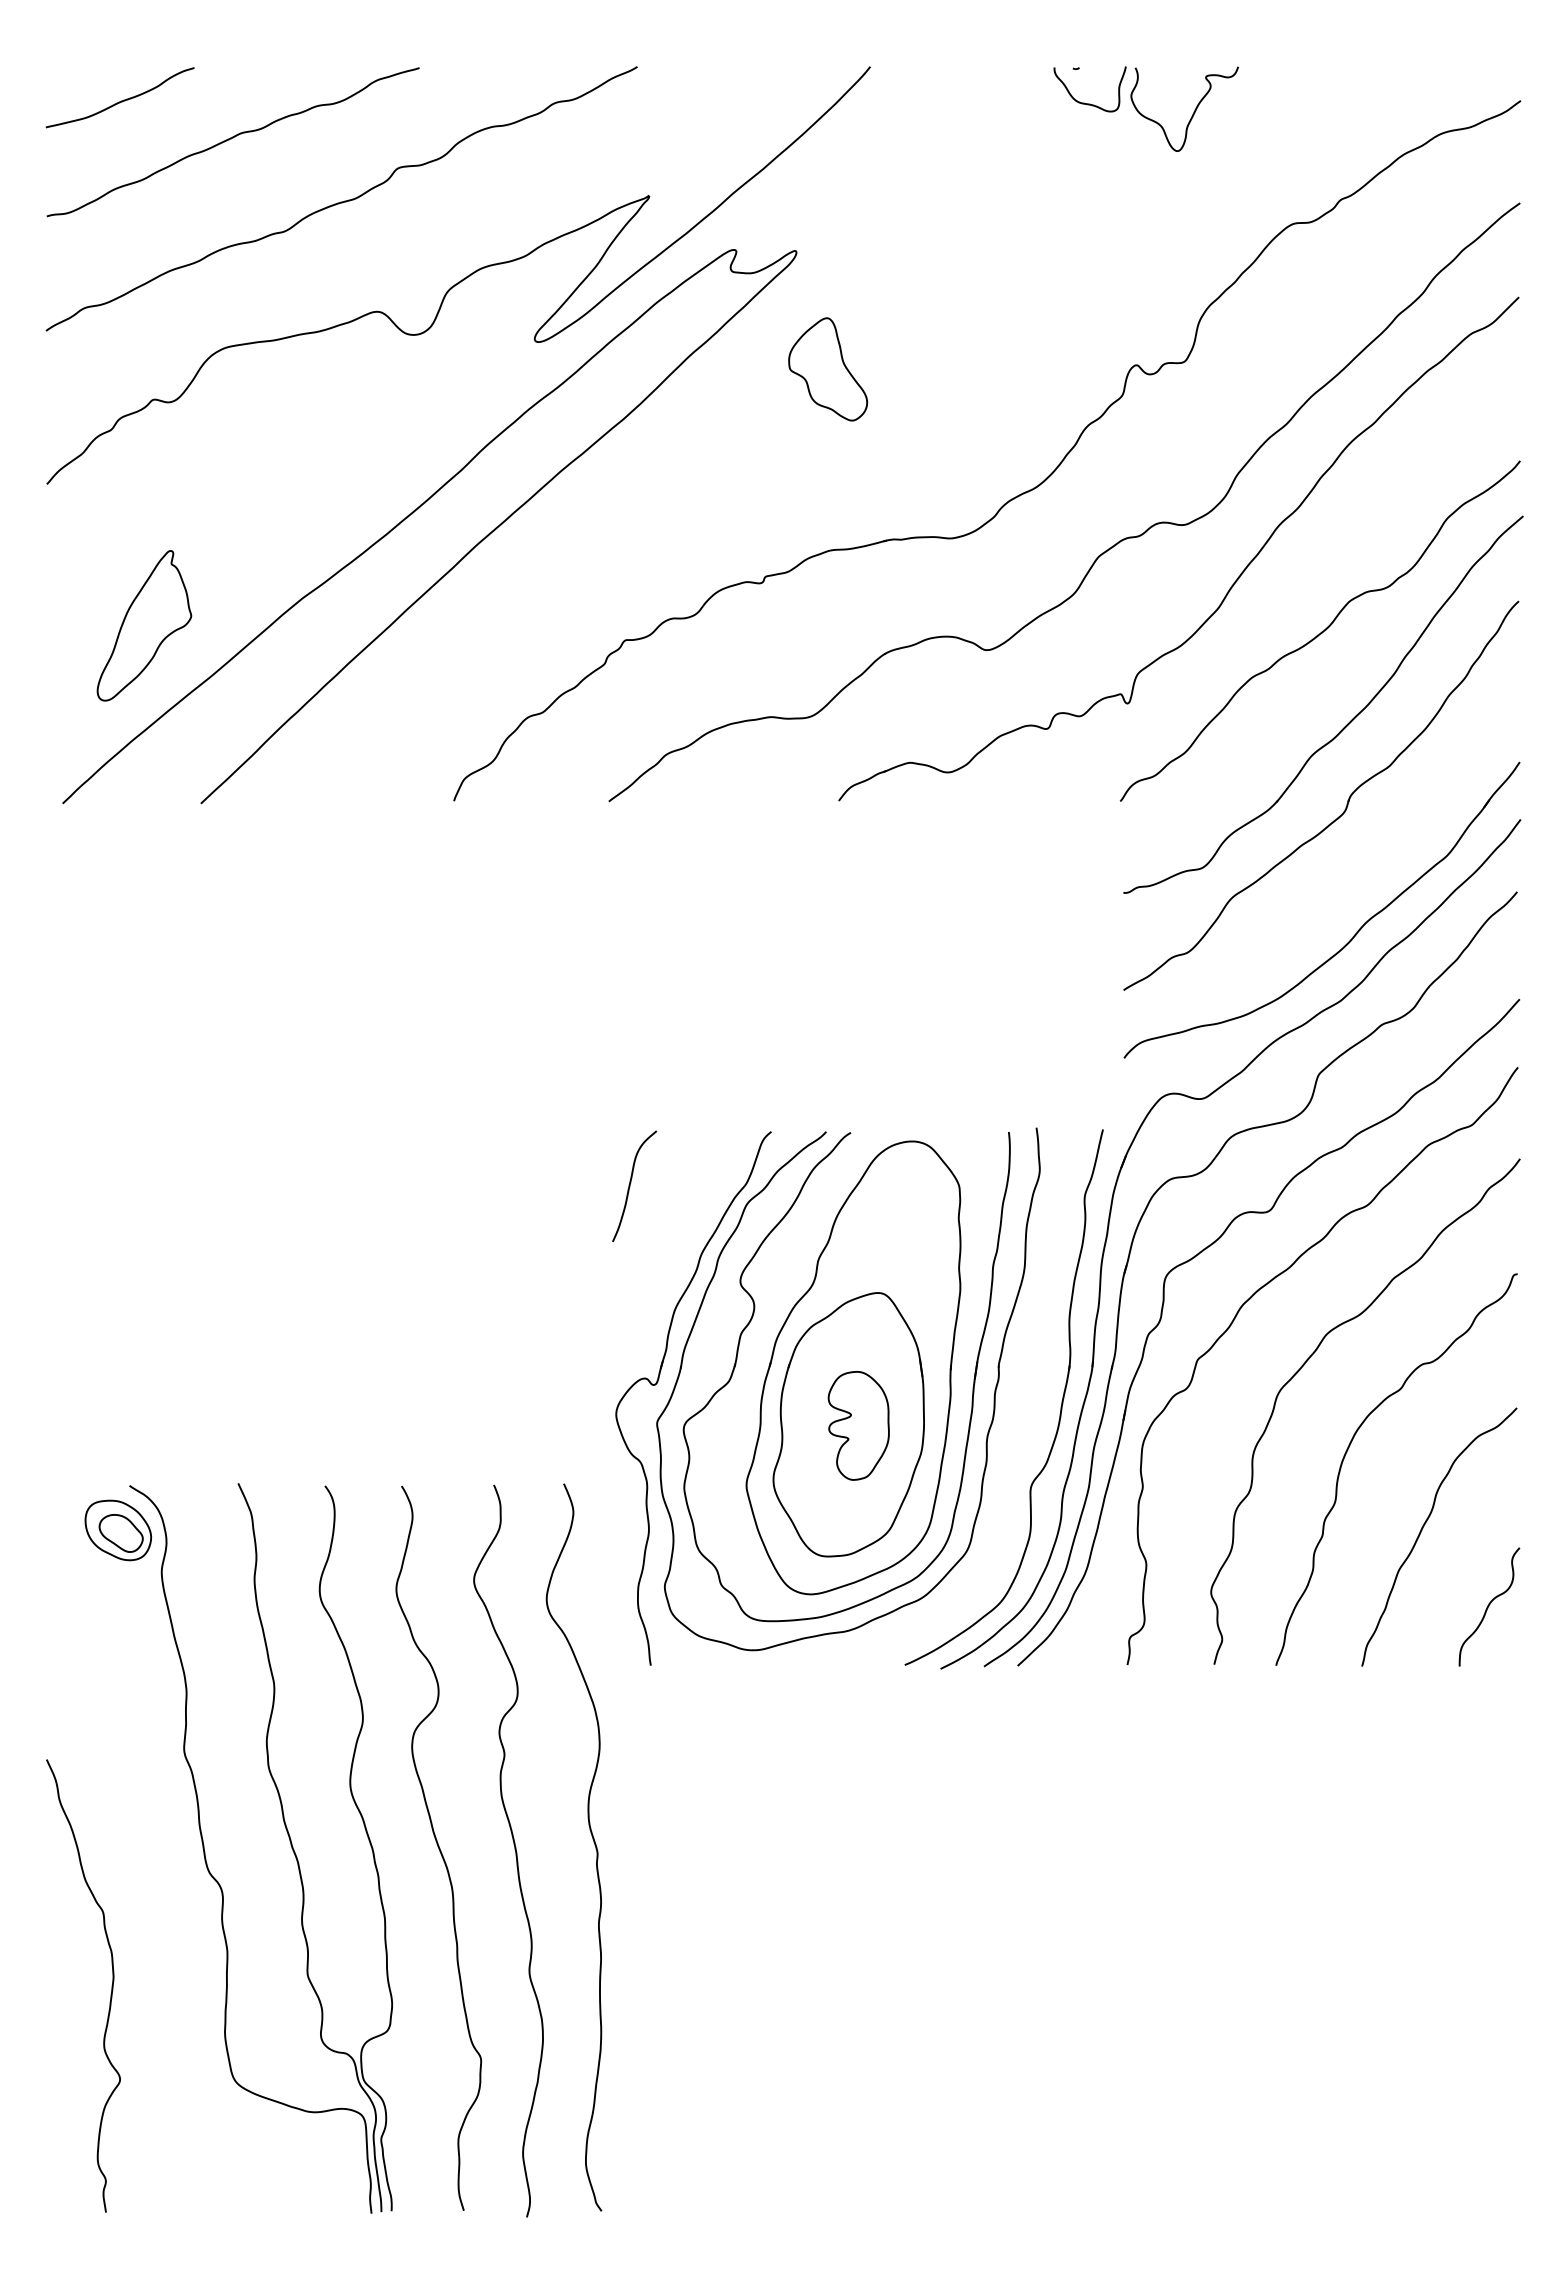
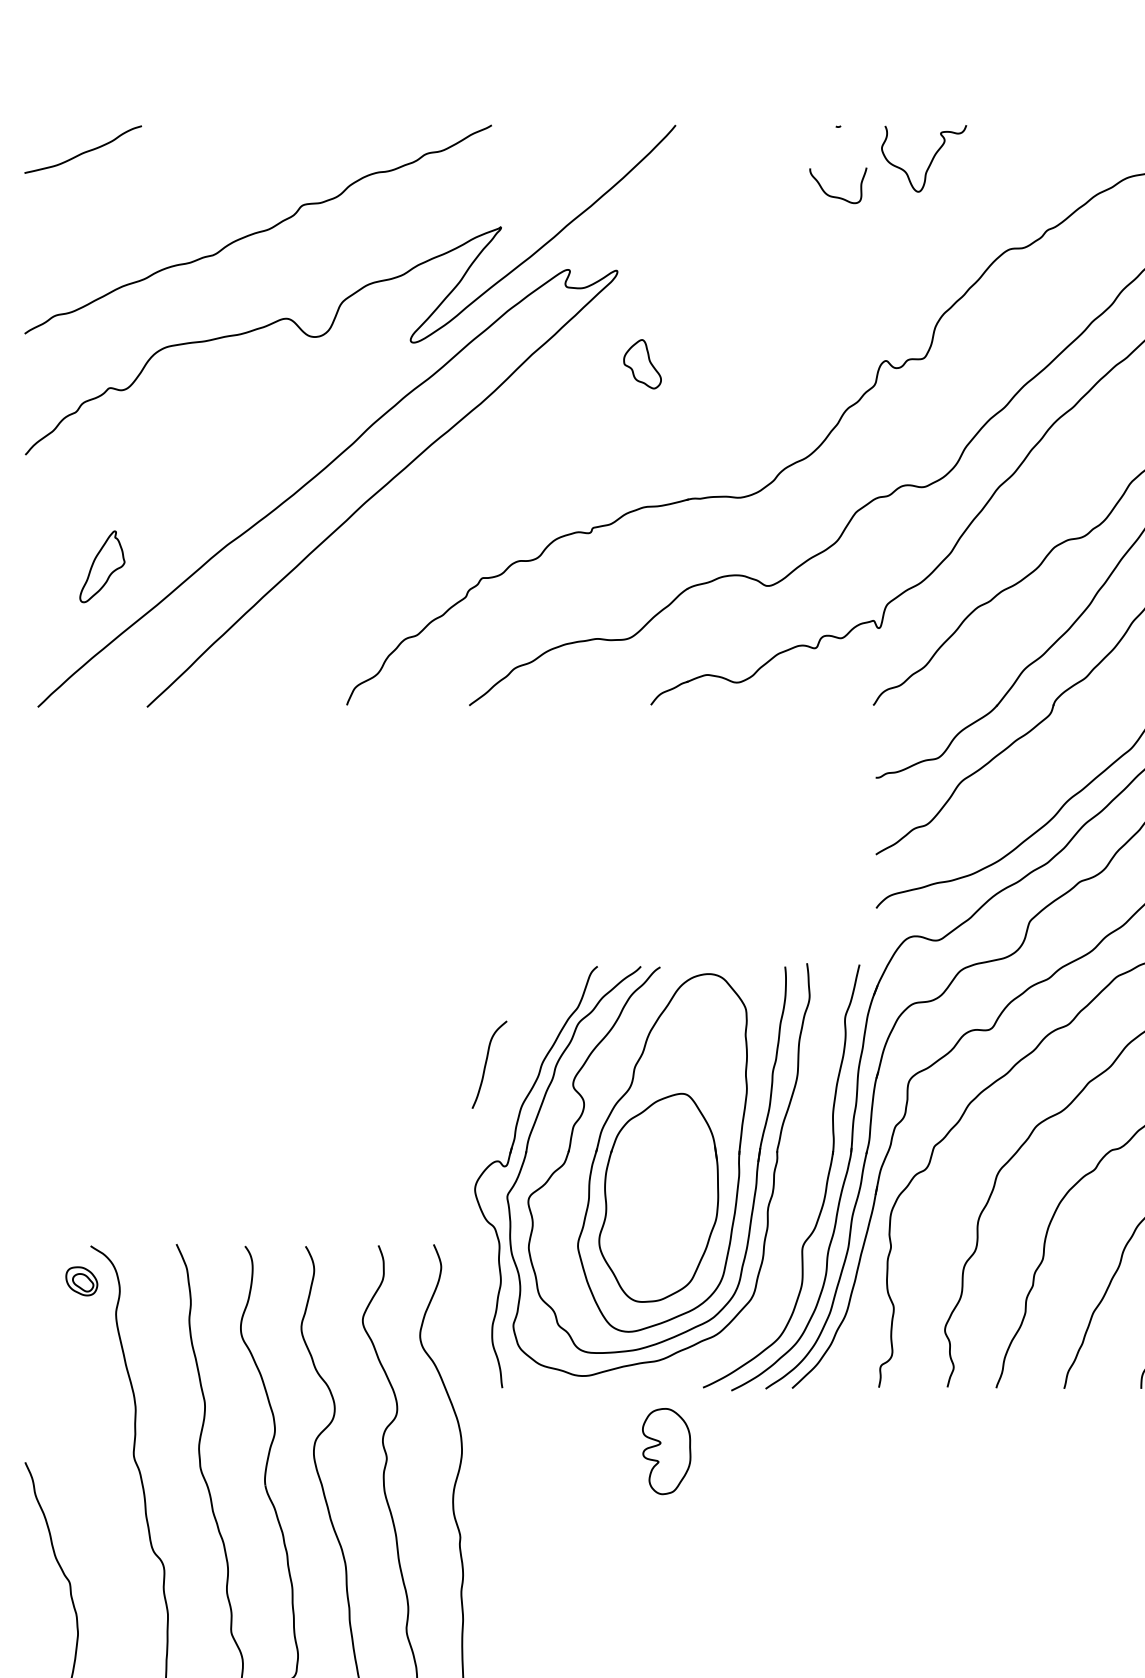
curve: (1084, 102) -> (833, 196), moved
curve: (231, 139) -> (171, 182), removed
part: (828, 369) -> (642, 364), size x0.6
part: (144, 625) -> (102, 566), size x0.6
curve: (630, 1186) -> (486, 1064), moved
part: (858, 1425) -> (666, 1451), moved
part: (118, 1530) -> (81, 1281), size x0.6

